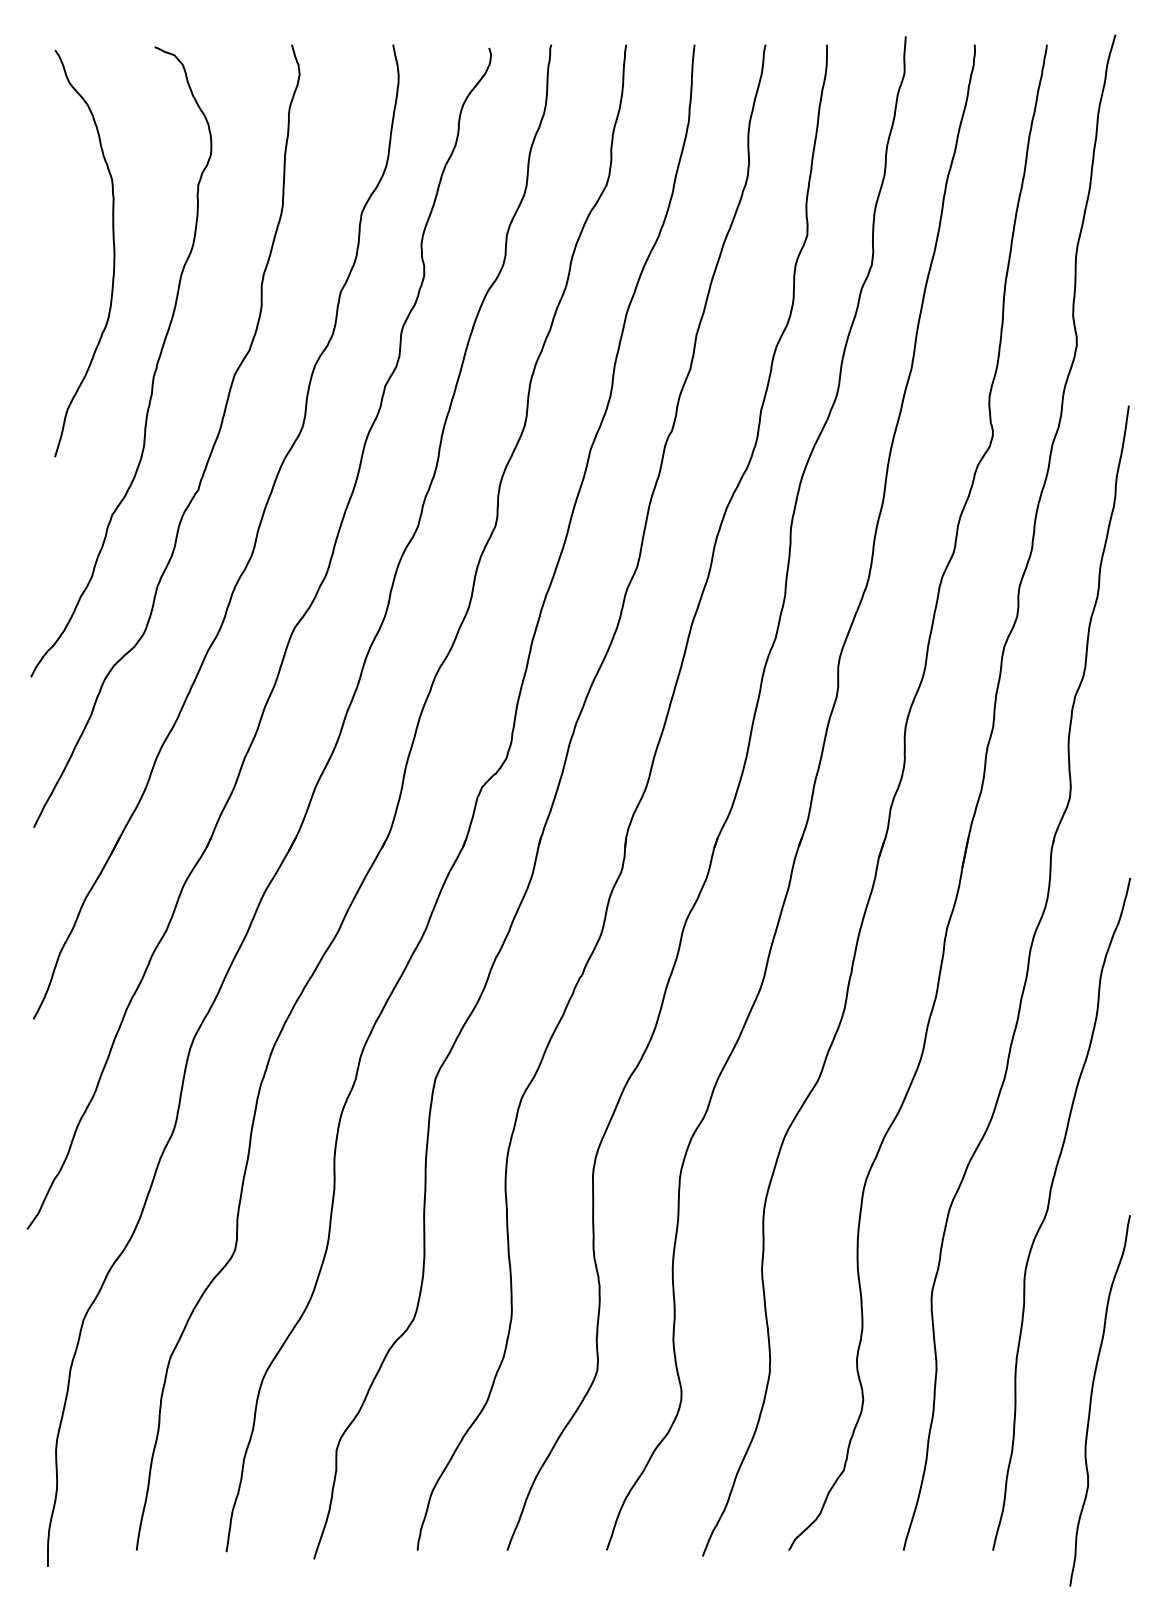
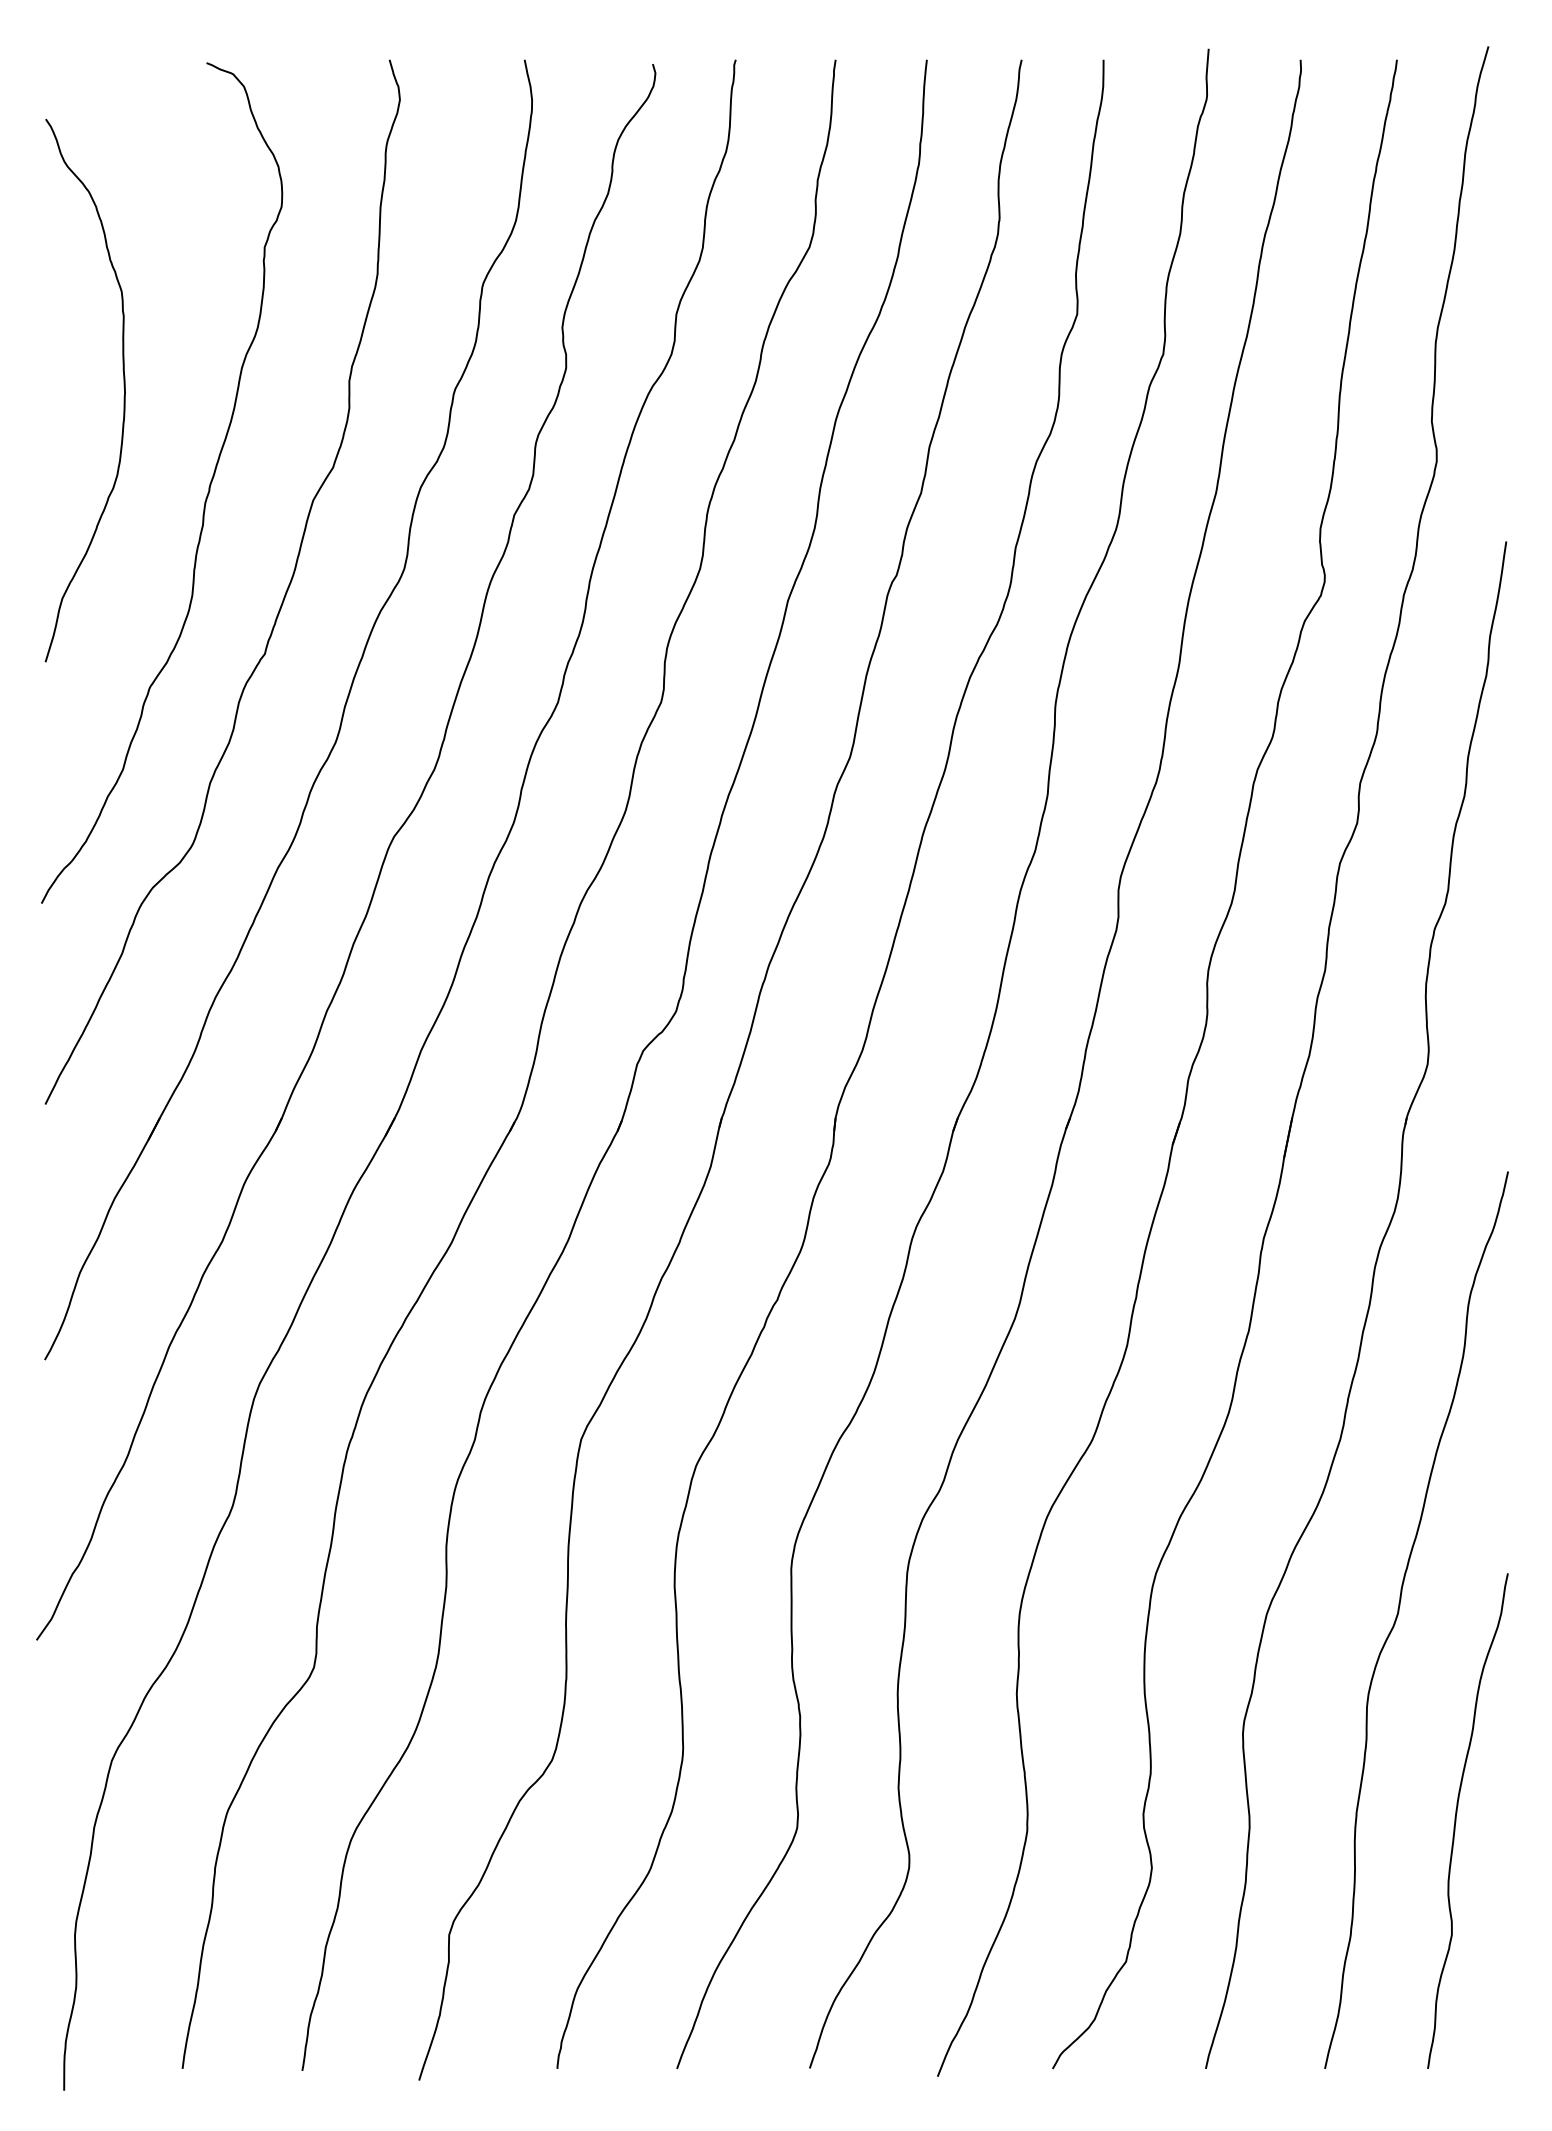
curve: (113, 253) -> (123, 390), moved
curve: (1091, 1400) -> (1456, 1820), moved

